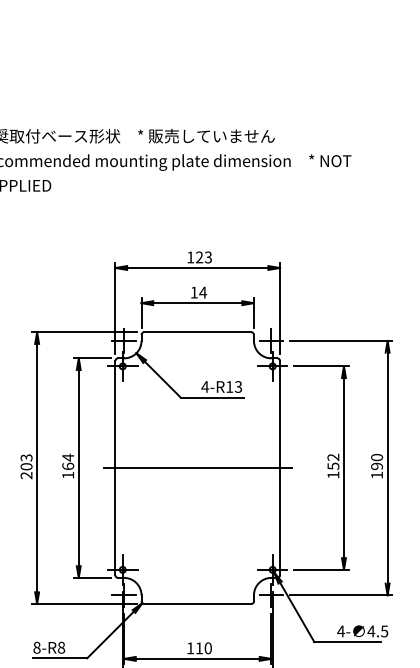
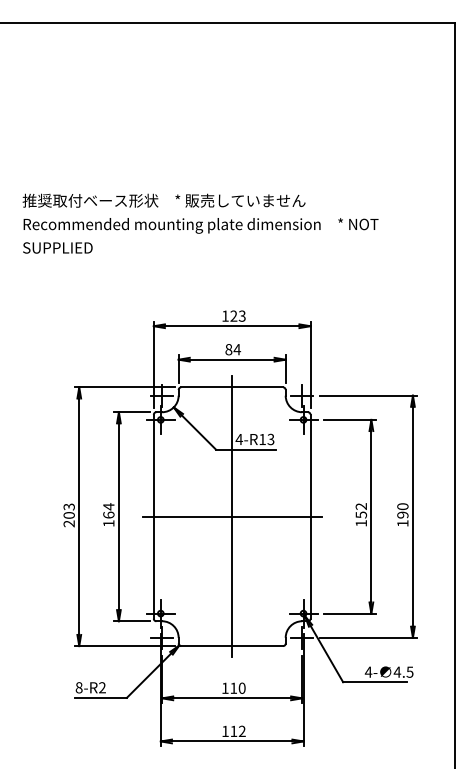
text: (193, 292) -> (228, 349), 14 -> 84
line: (198, 467) -> (232, 516), added
text: (61, 647) -> (102, 687), 8-R8 -> 8-R2

